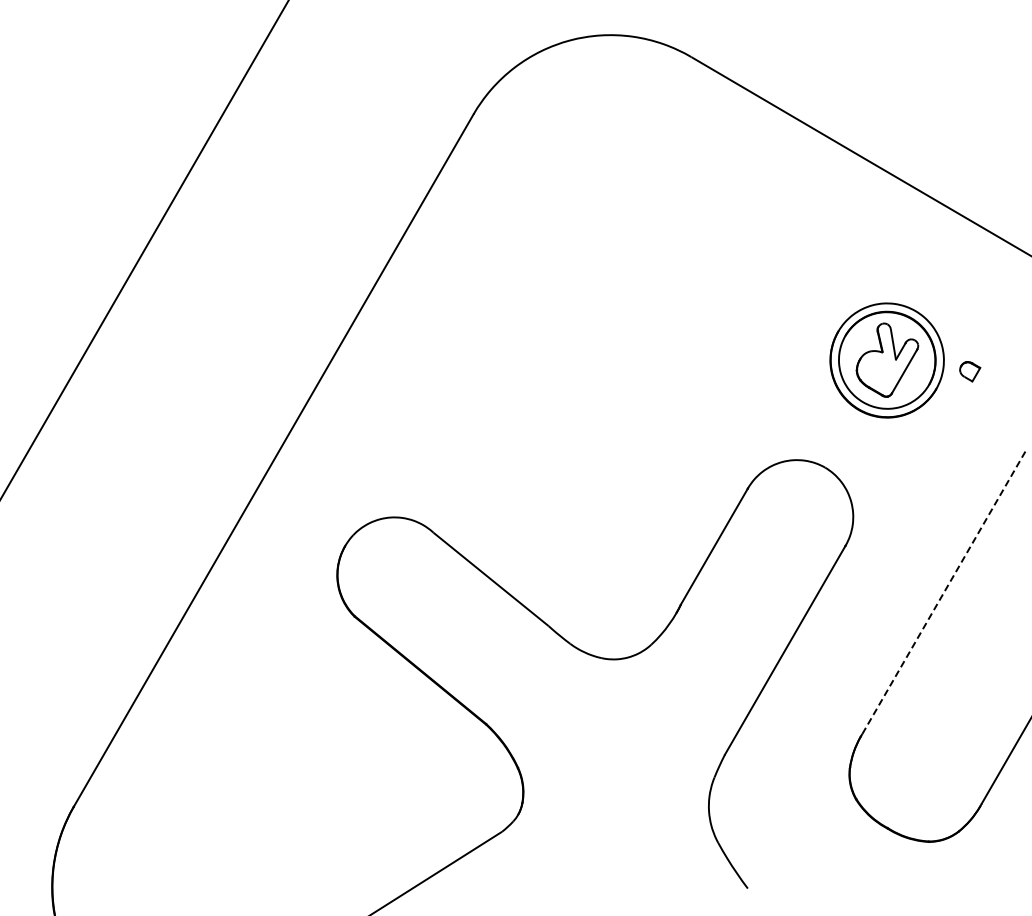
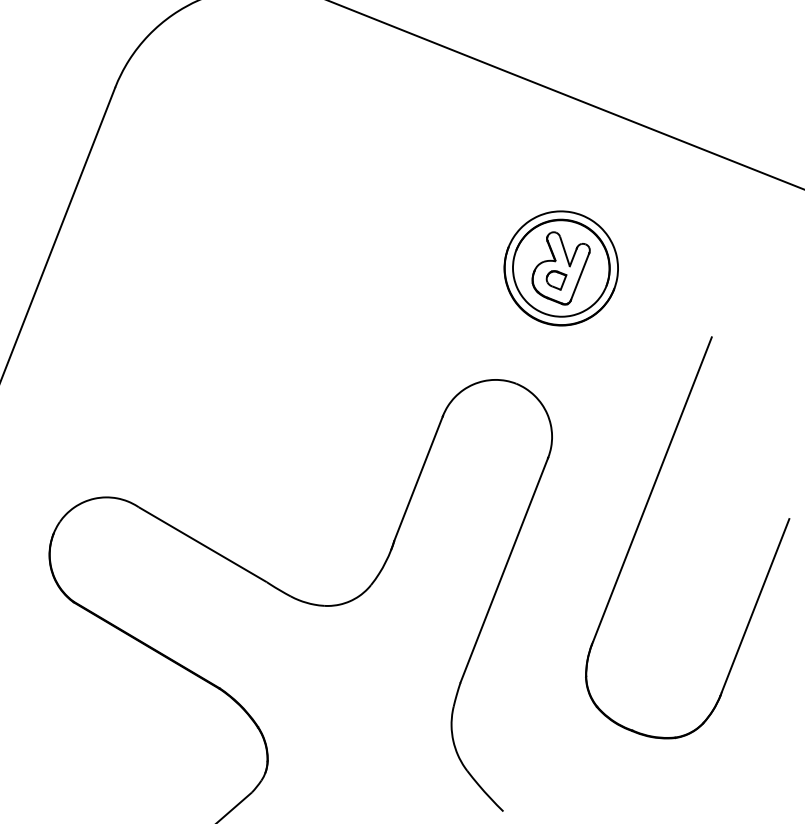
part: (970, 371) -> (557, 280), moved
line: (944, 592) -> (653, 489), dashed -> solid

